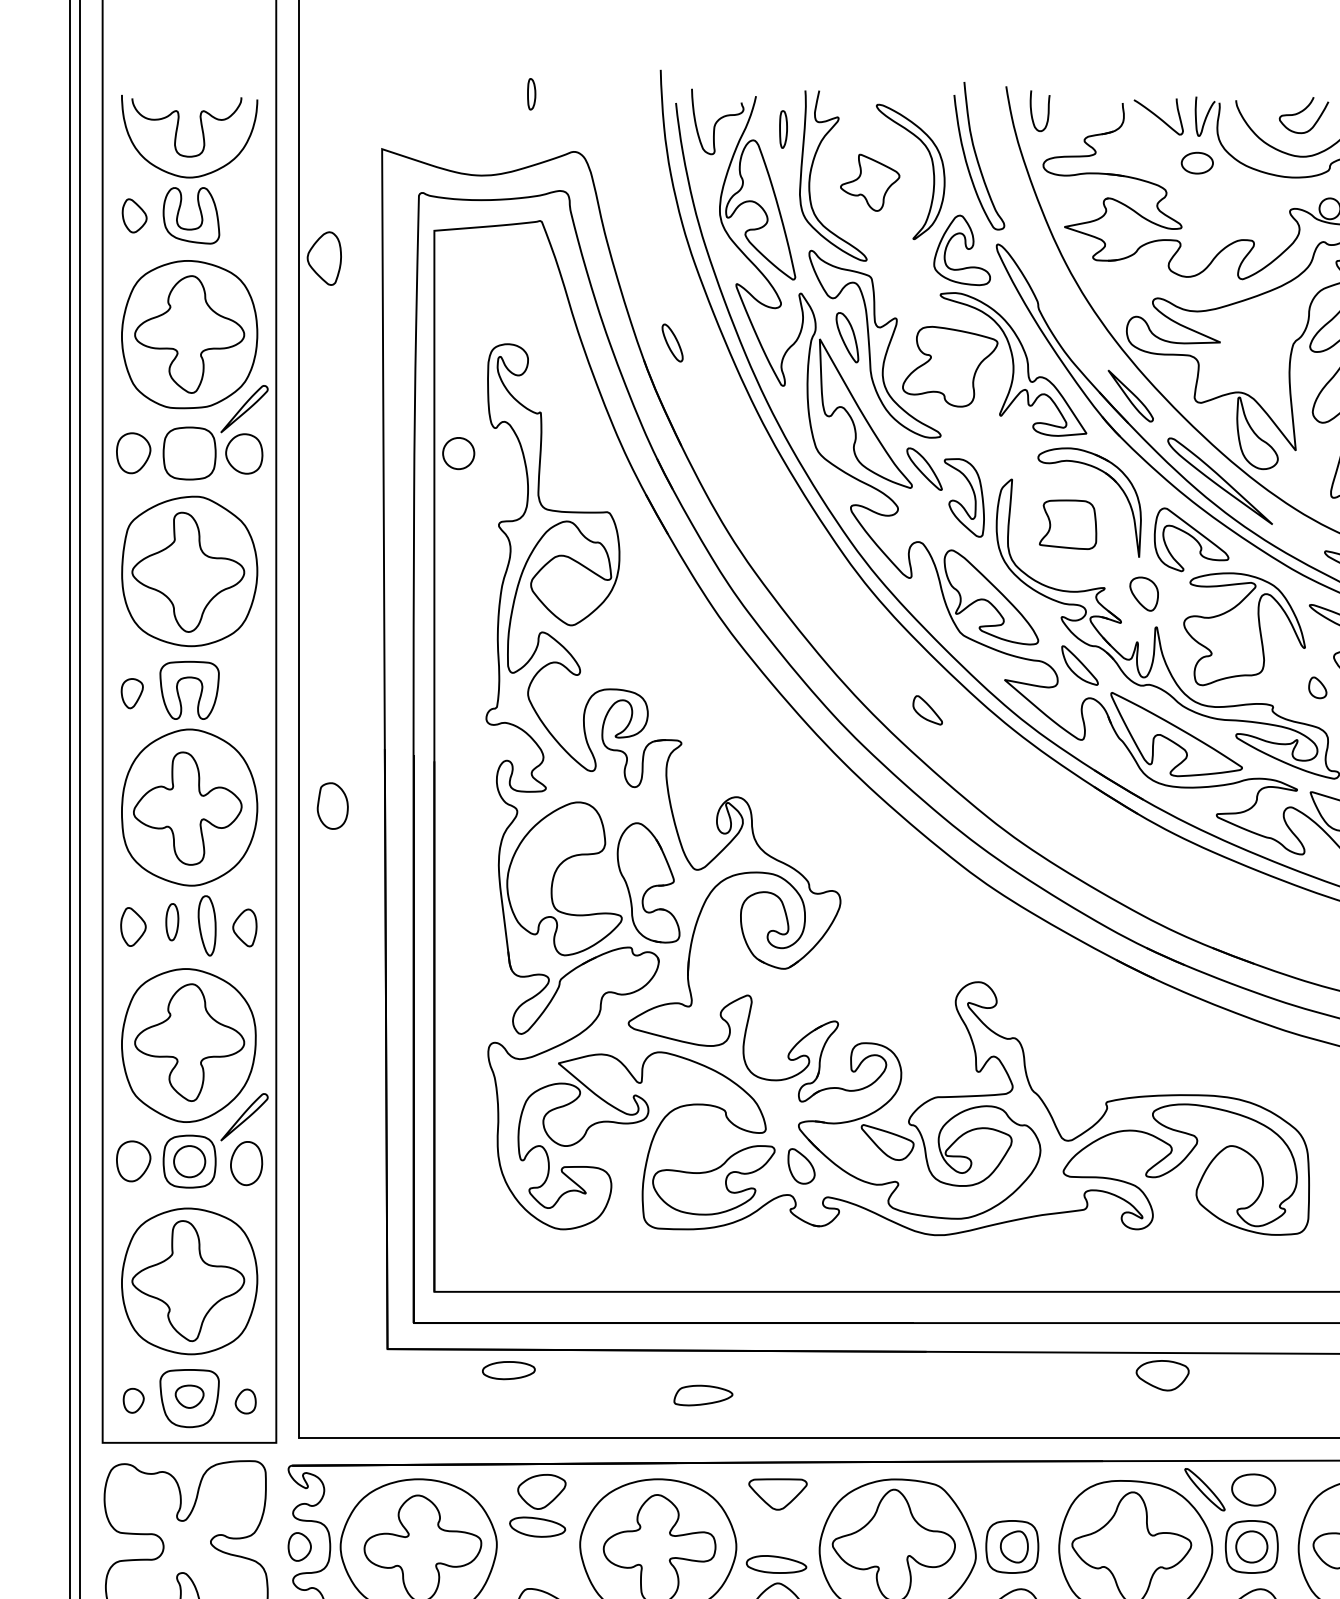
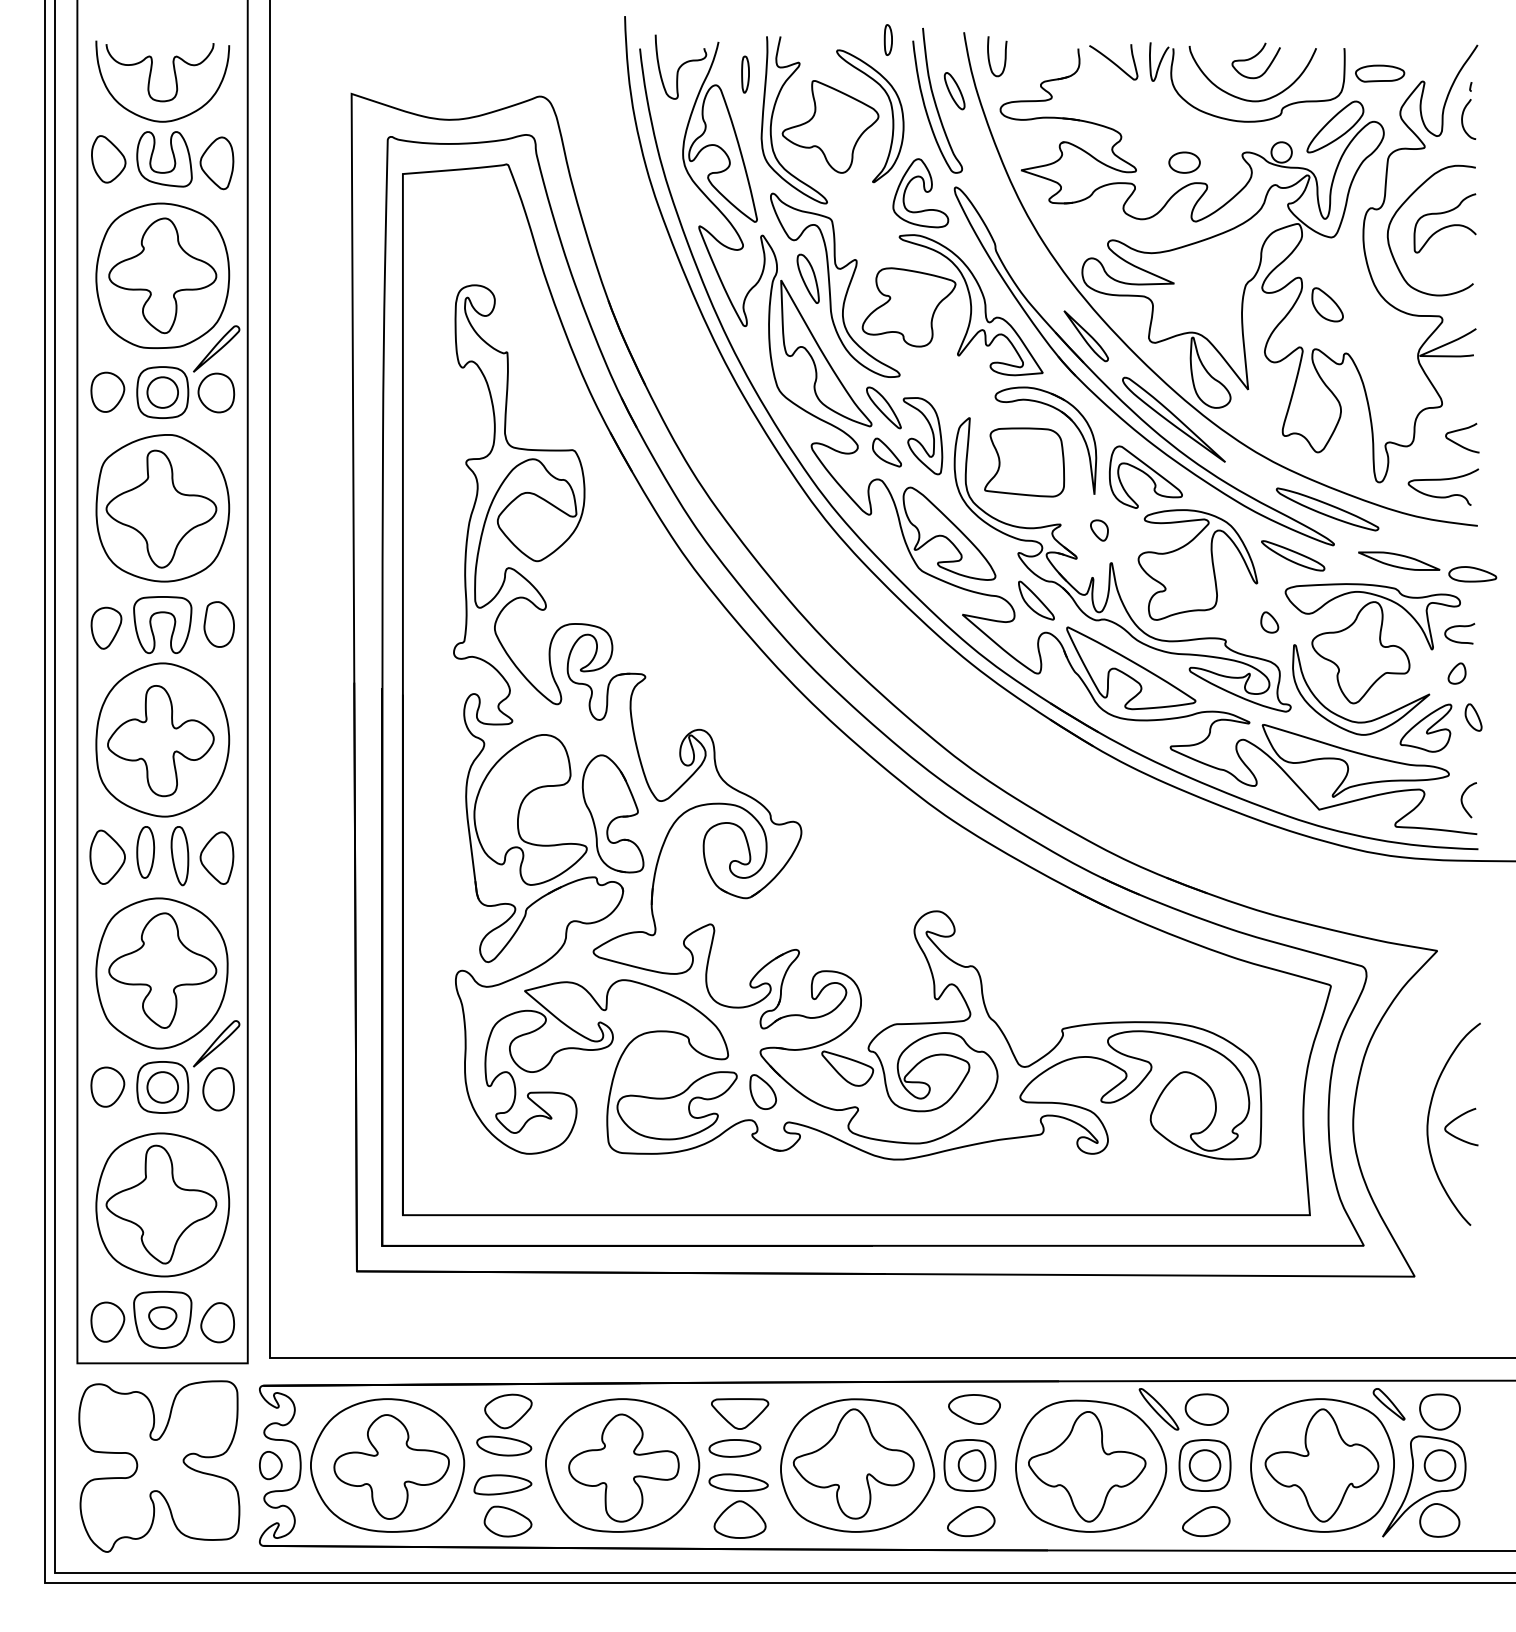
part: (530, 93) -> (887, 39), moved
part: (1197, 163) -> (1184, 162), moved
part: (870, 182) -> (830, 126), size x1.67
part: (134, 216) -> (108, 159), size x1.43
part: (323, 258) -> (216, 163), moved
part: (672, 343) -> (954, 91), moved
part: (458, 453) -> (162, 392), moved
part: (1067, 524) -> (1024, 462), size x1.43
part: (1144, 594) -> (1099, 530), size x0.62
part: (132, 692) -> (106, 627), size x1.43
part: (927, 710) -> (886, 452), moved
part: (332, 806) -> (218, 624), moved
part: (172, 922) -> (145, 852), size x1.43
part: (133, 926) -> (107, 856), size x1.43
part: (244, 927) -> (216, 857), size x1.43
part: (508, 1370) -> (734, 1448), moved
part: (1162, 1375) -> (974, 1409), moved
part: (703, 1395) -> (502, 1484), moved
part: (133, 1400) -> (107, 1321), size x1.67
part: (245, 1401) -> (217, 1322), size x1.67

